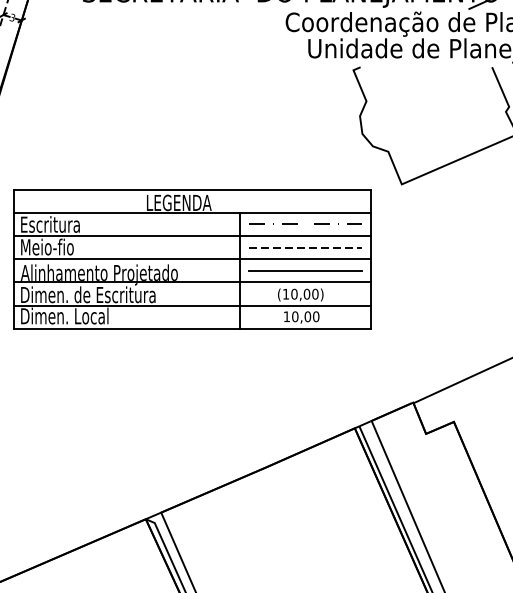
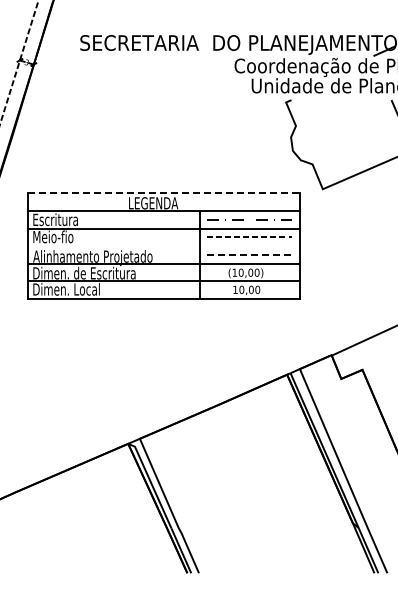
line: (192, 190) -> (163, 193), solid -> dashed
line: (192, 259) -> (163, 246), removed
line: (305, 271) -> (249, 255), solid -> dashed

